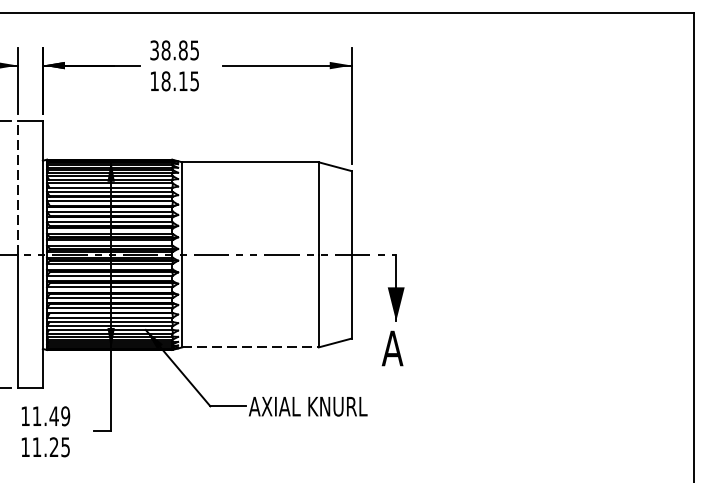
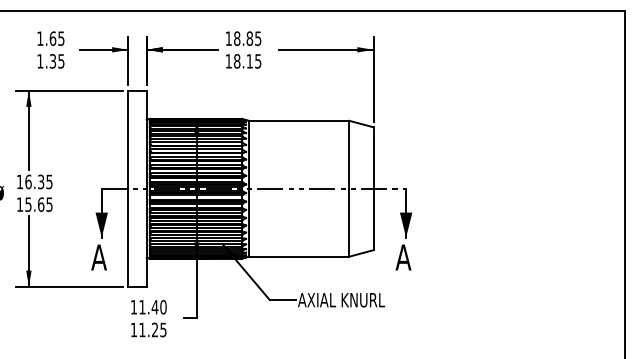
text: (154, 50) -> (228, 38), 38.85 -> 18.85
line: (18, 187) -> (128, 139), dashed -> solid
line: (250, 347) -> (299, 256), dashed -> solid
text: (65, 416) -> (163, 307), 11.49 -> 11.40

